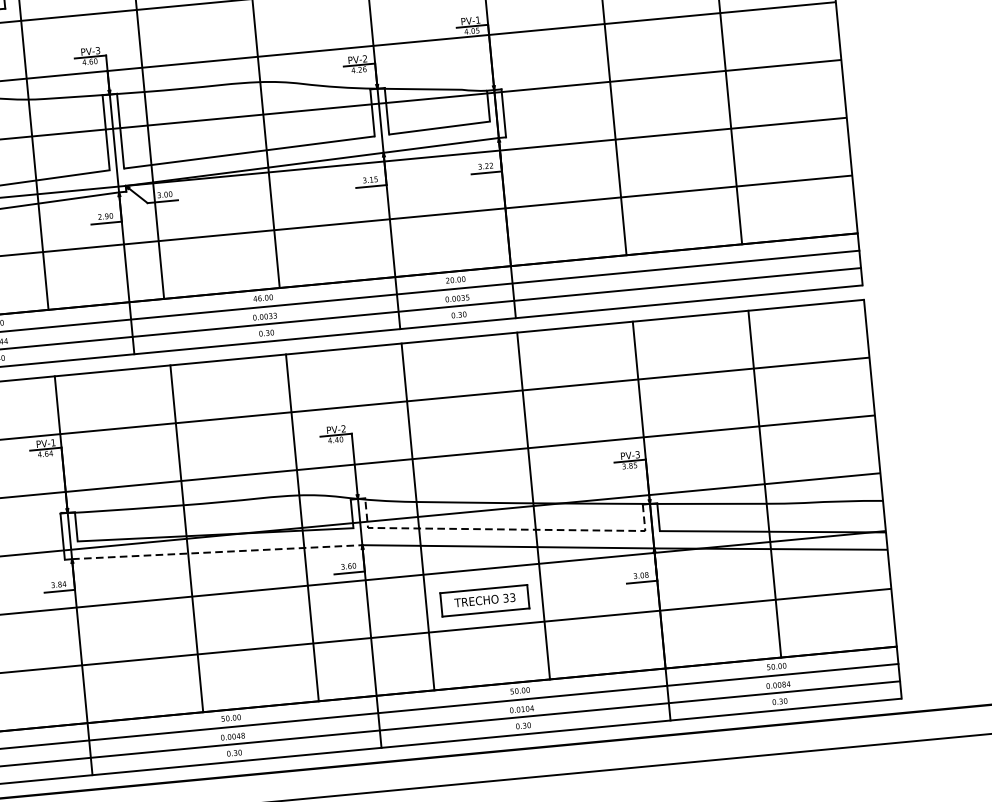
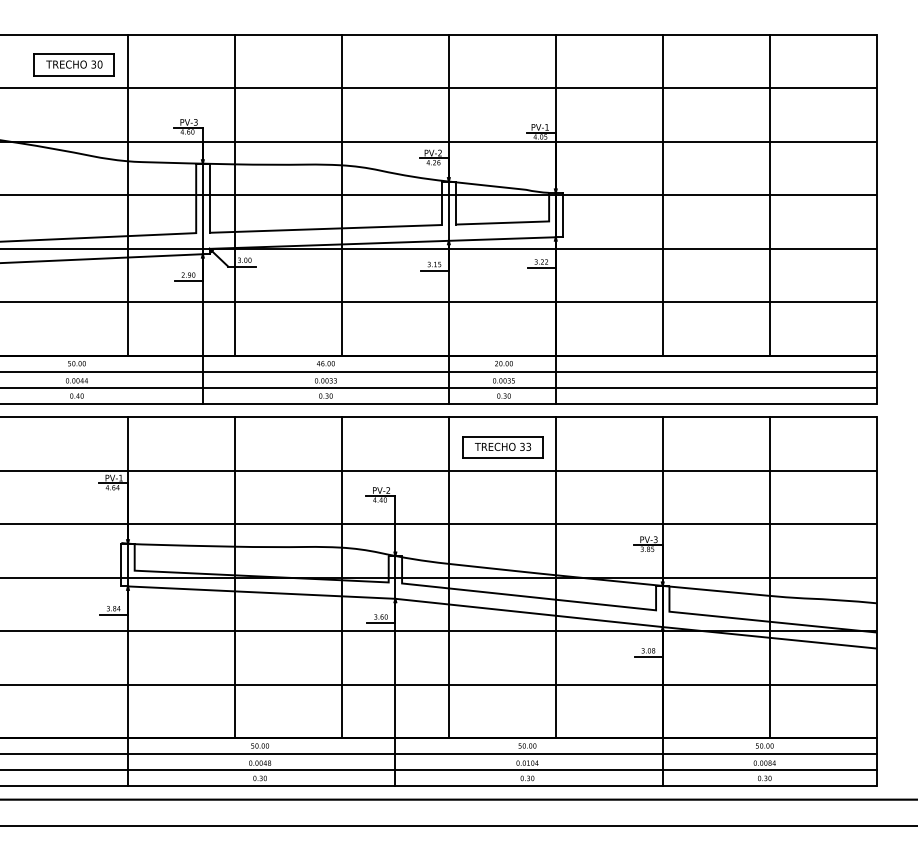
line: (504, 529) -> (527, 596), dashed -> solid
line: (216, 552) -> (261, 592), dashed -> solid
part: (484, 600) -> (502, 447), moved

